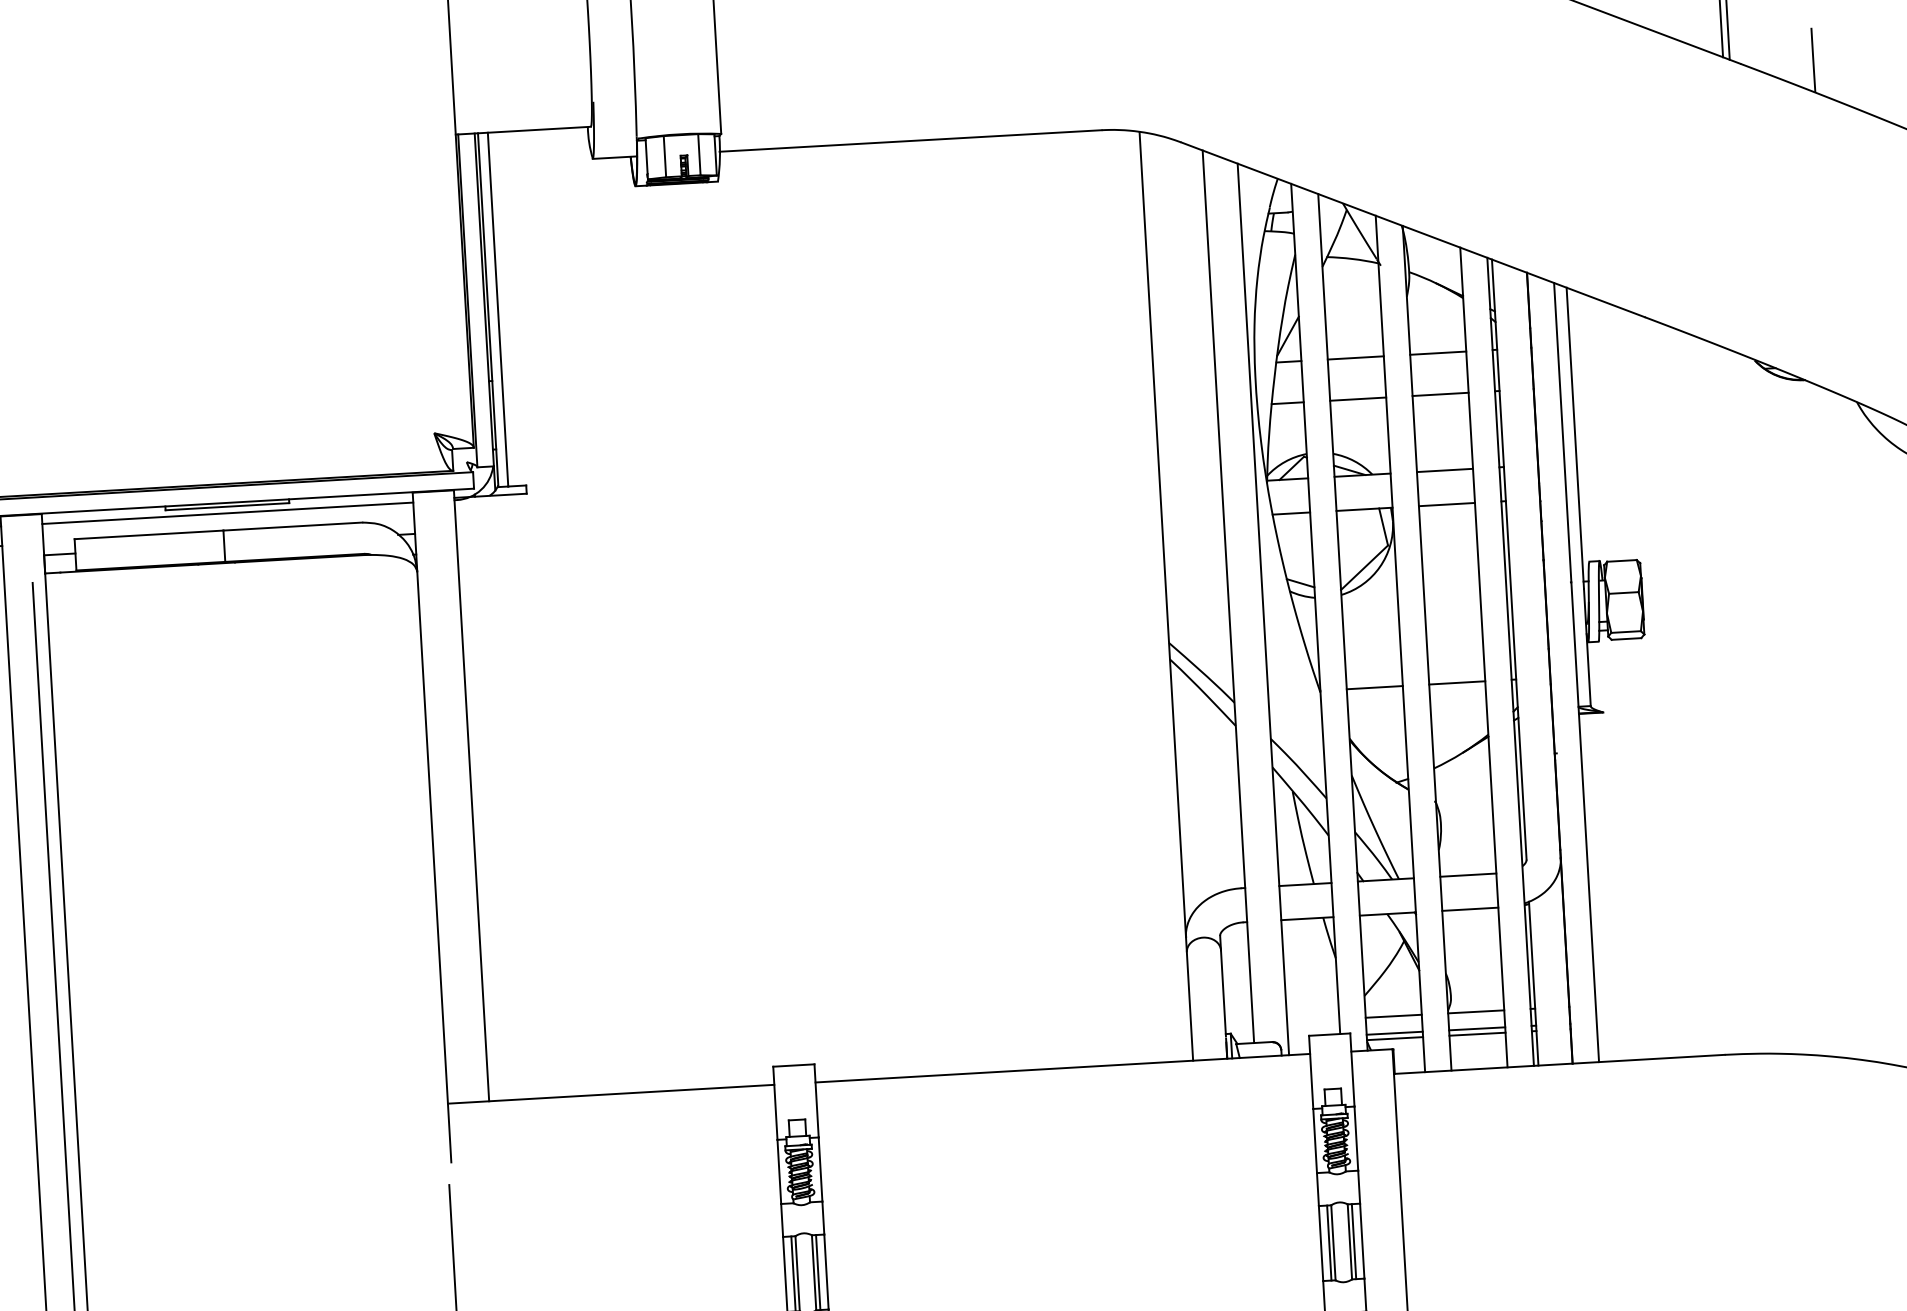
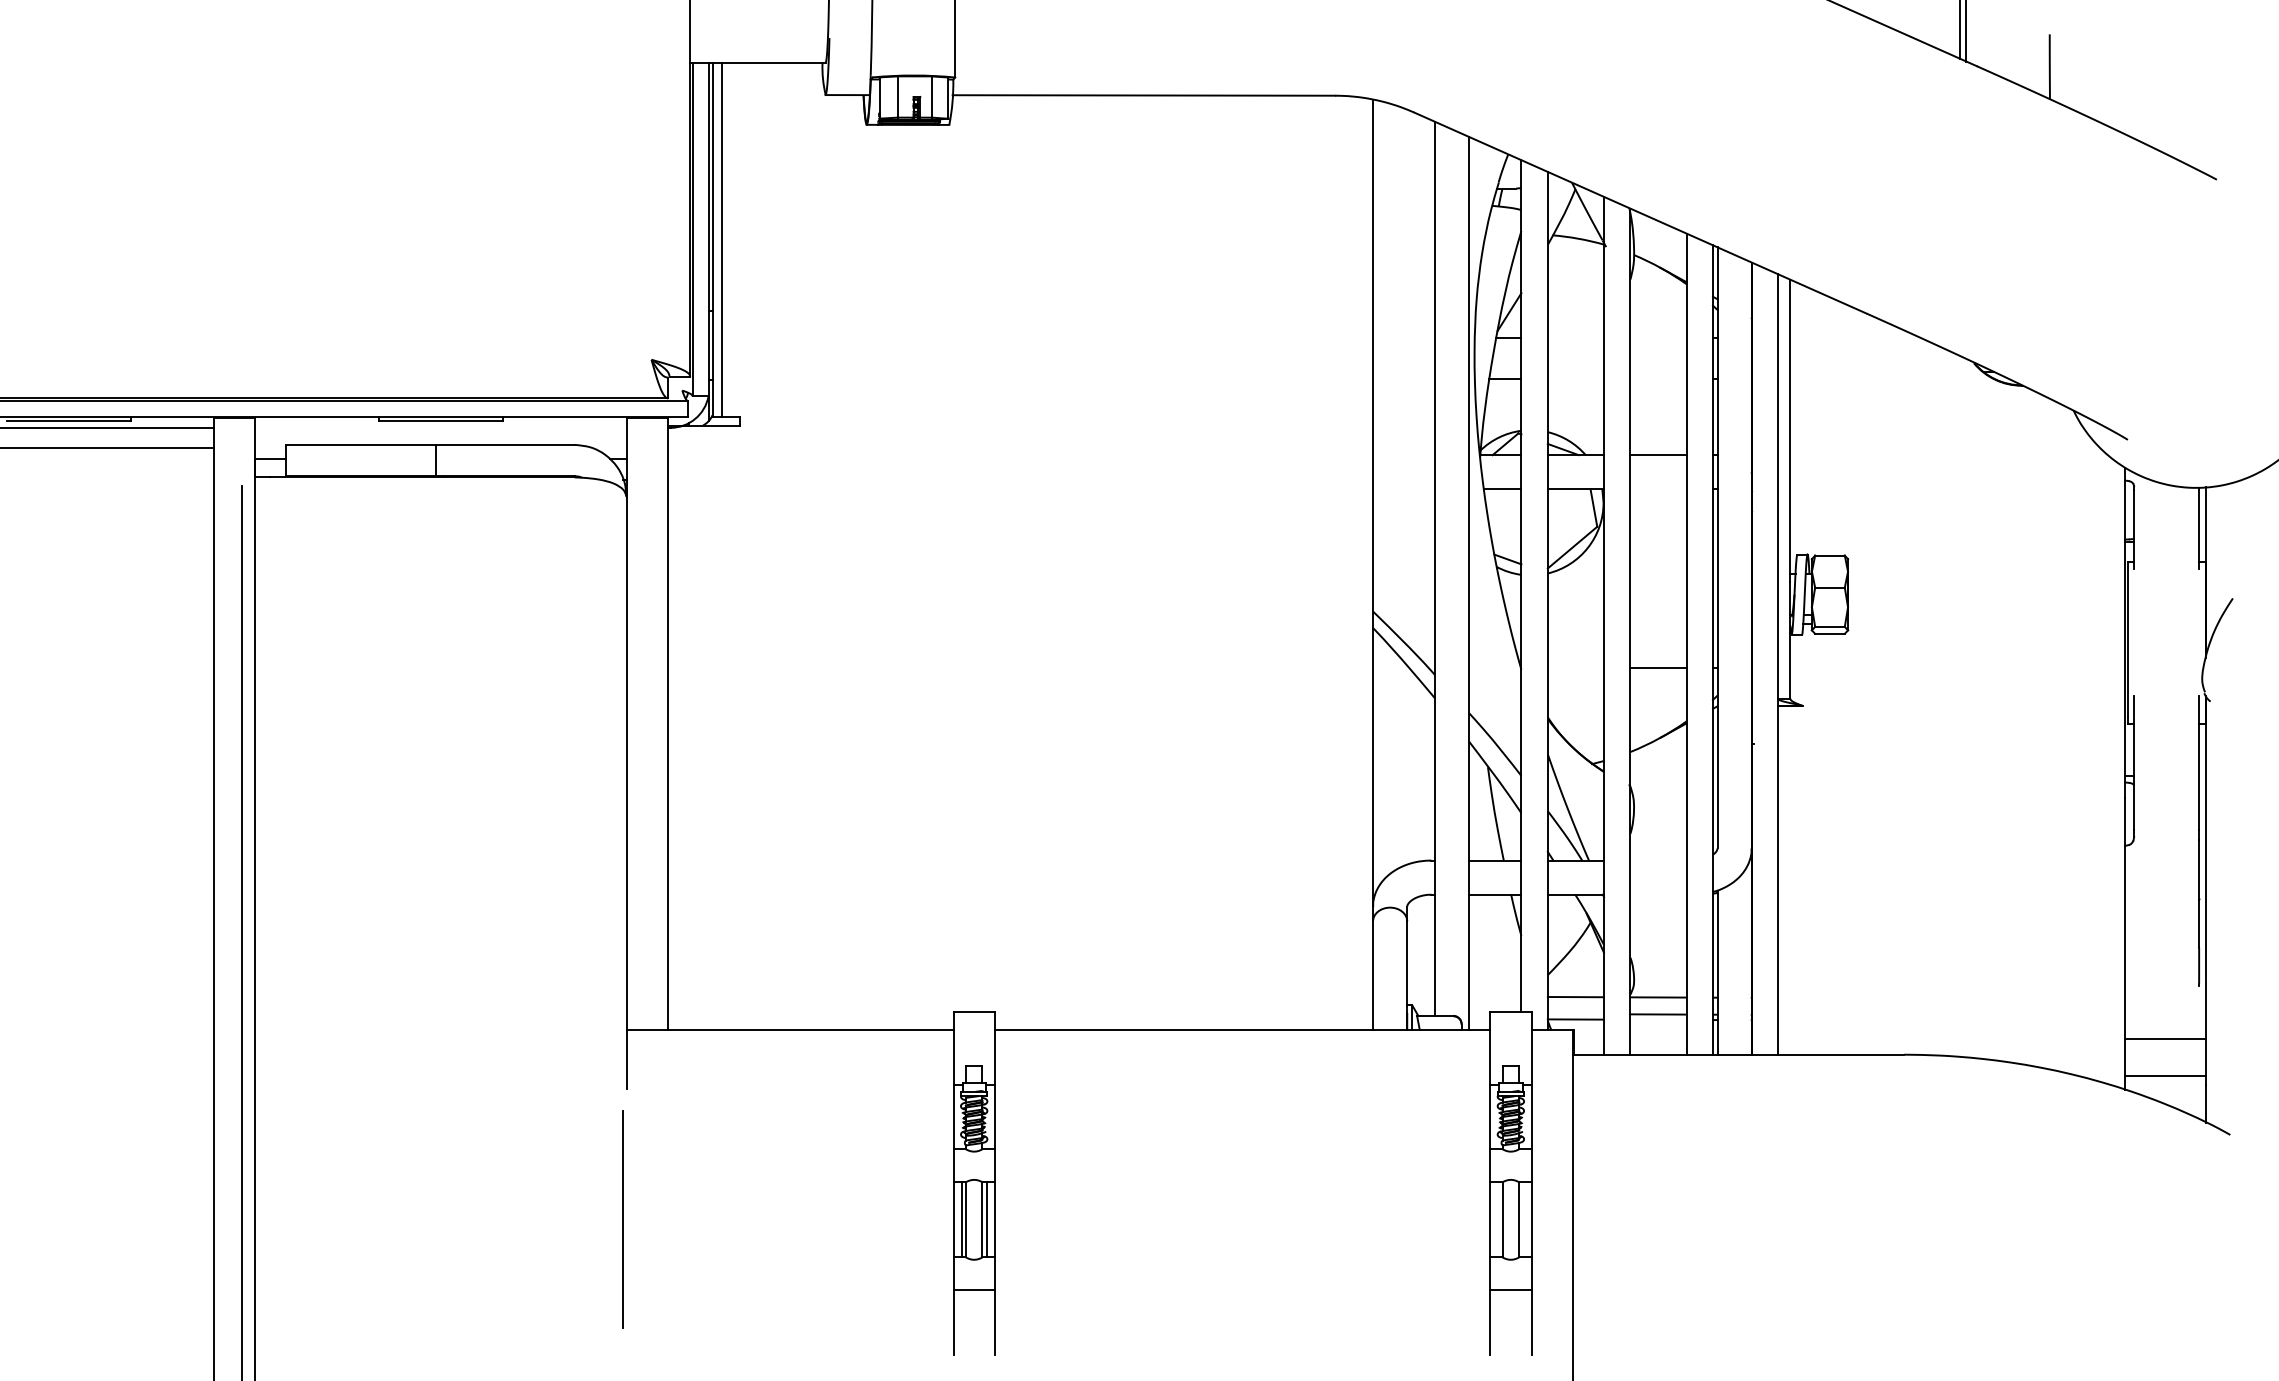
line: (1438, 352) -> (1658, 337), removed
line: (1355, 357) -> (1575, 337), removed
line: (1440, 393) -> (1658, 378), removed
line: (1357, 398) -> (1575, 378), removed
line: (1447, 504) -> (1658, 489), removed
line: (227, 512) -> (440, 427), removed
line: (1374, 687) -> (1575, 667), removed
line: (1468, 875) -> (1658, 860), removed
line: (1470, 909) -> (1658, 894), removed
line: (1394, 1033) -> (1575, 1014), removed
line: (1477, 1033) -> (1658, 1019), removed
line: (1354, 1241) -> (1523, 1219), removed
line: (1329, 1242) -> (1498, 1219), removed

